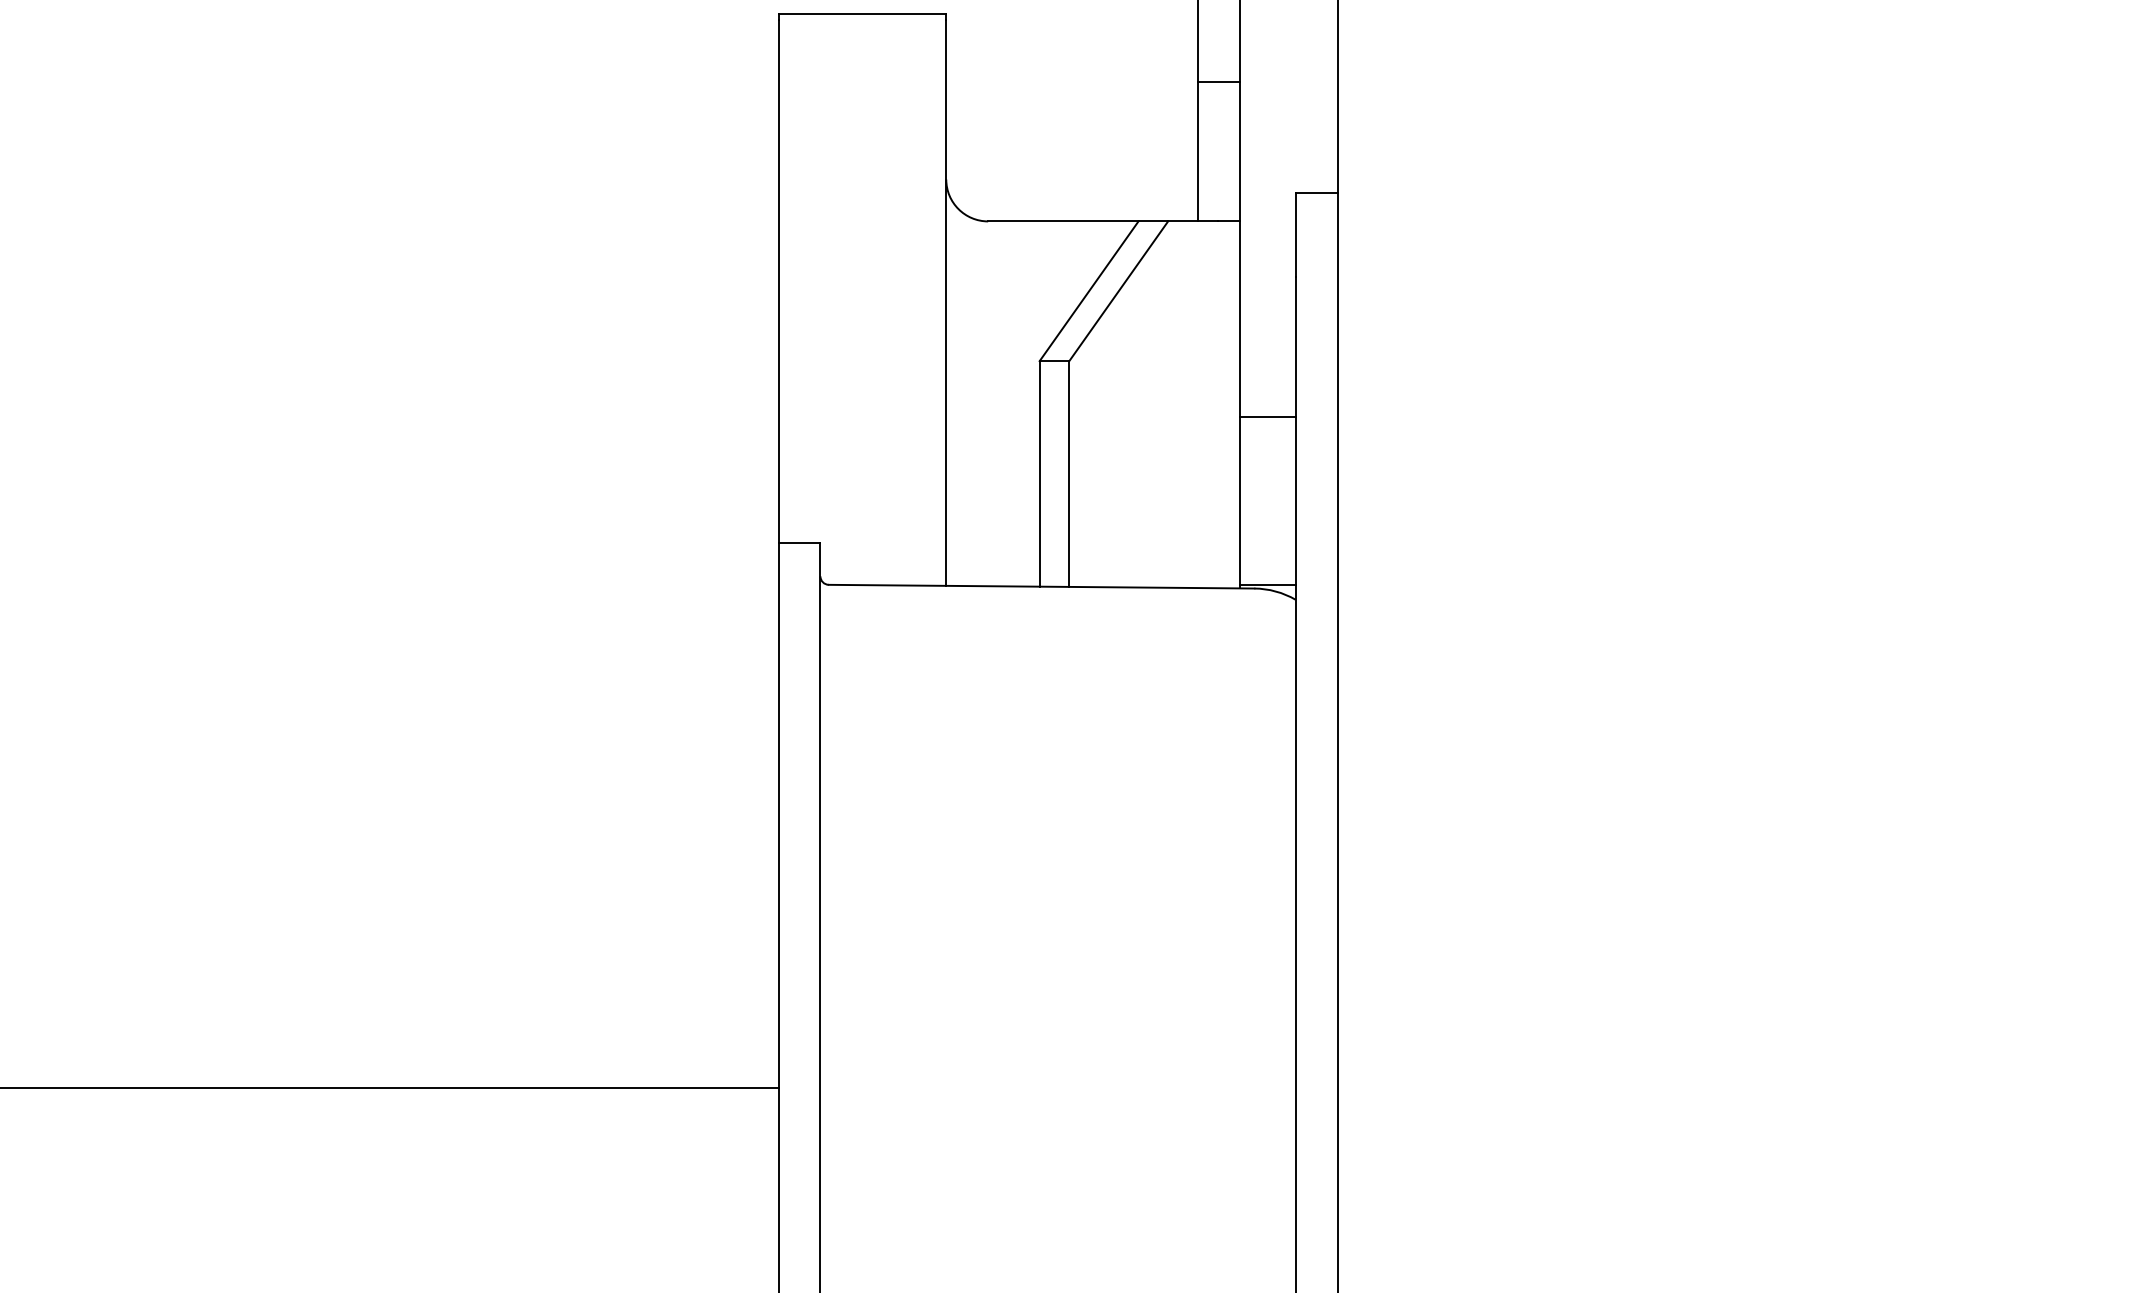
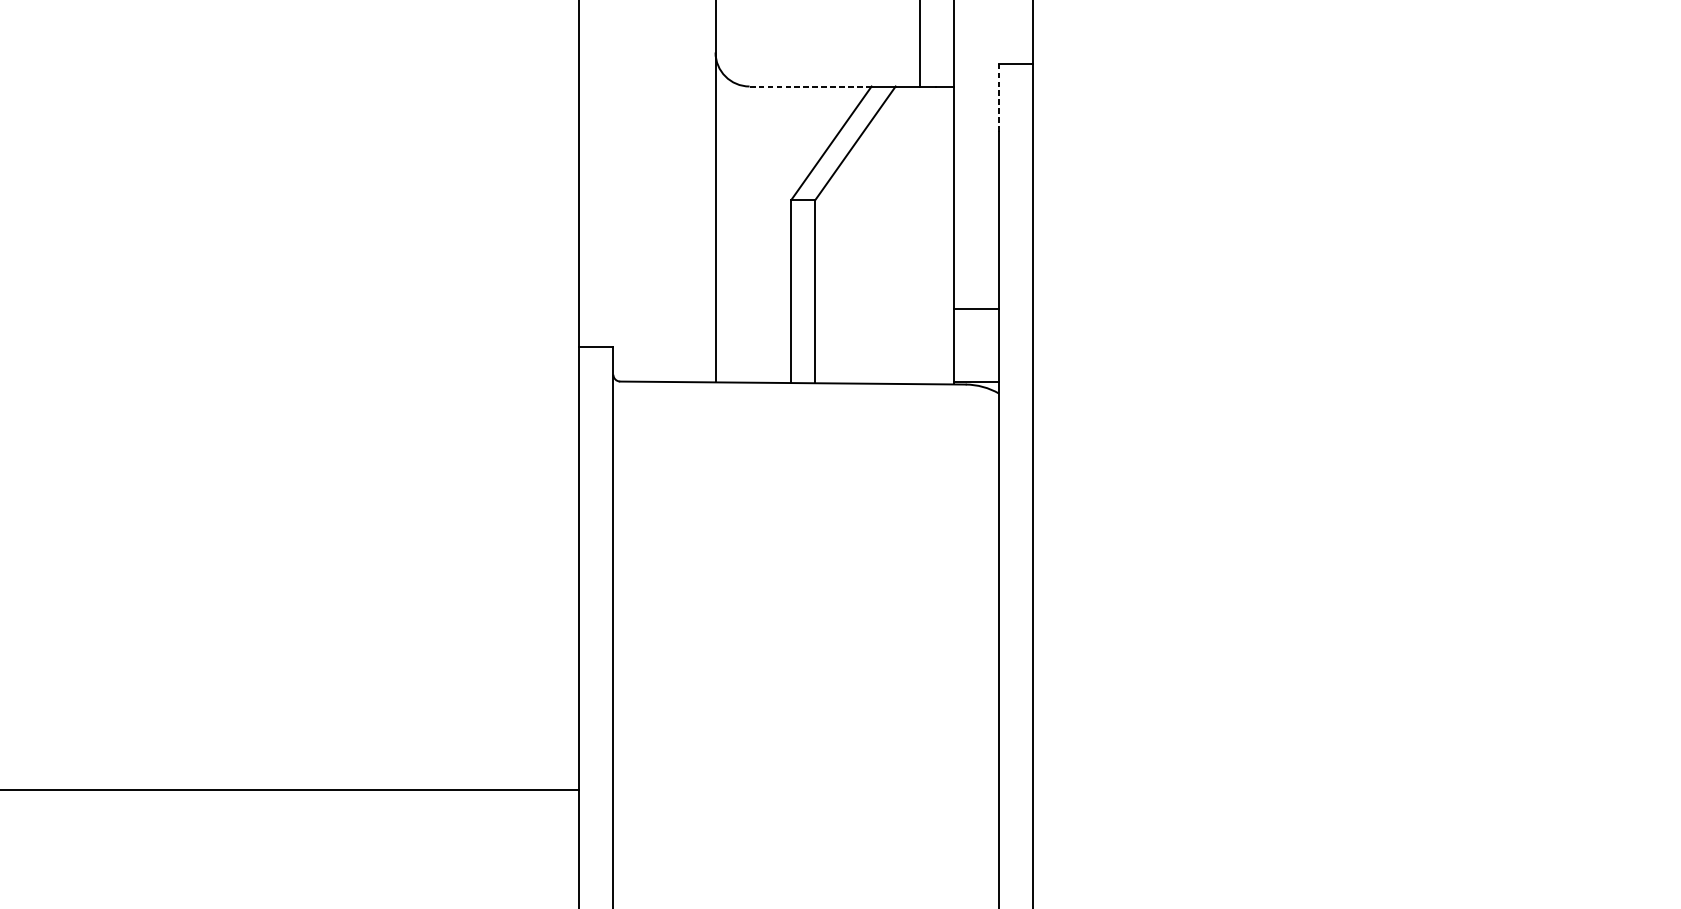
line: (1062, 221) -> (809, 86), solid -> dashed
line: (1295, 235) -> (999, 97), solid -> dashed
line: (1267, 417) -> (976, 309), moved

